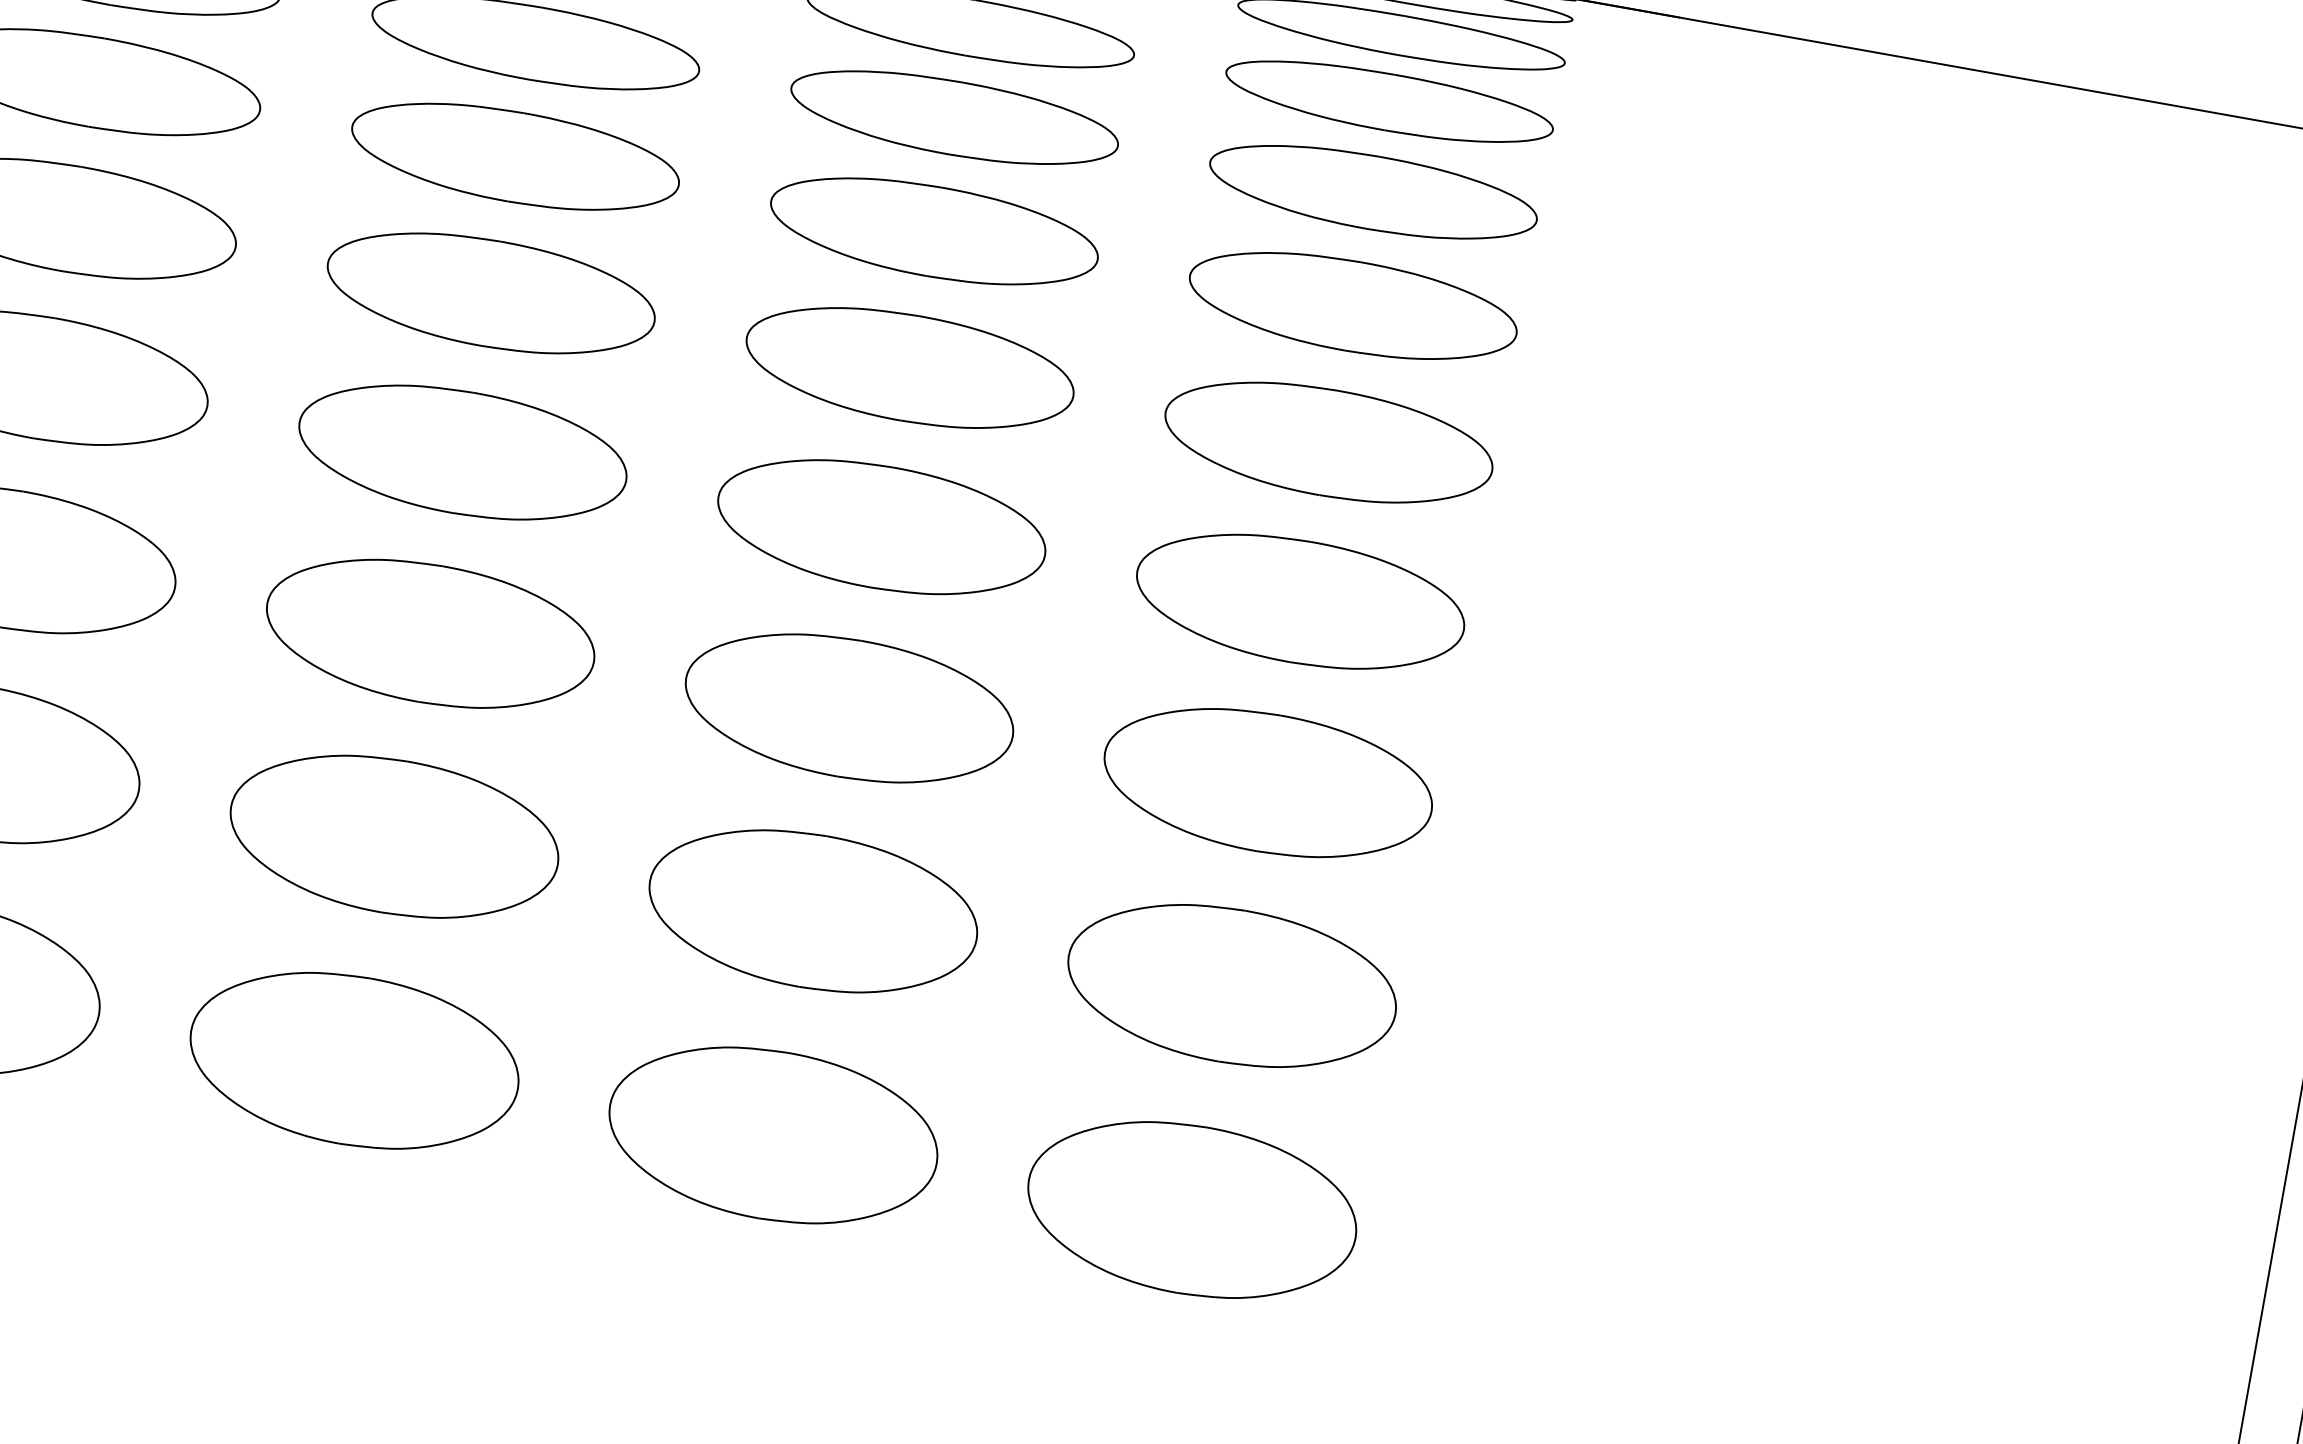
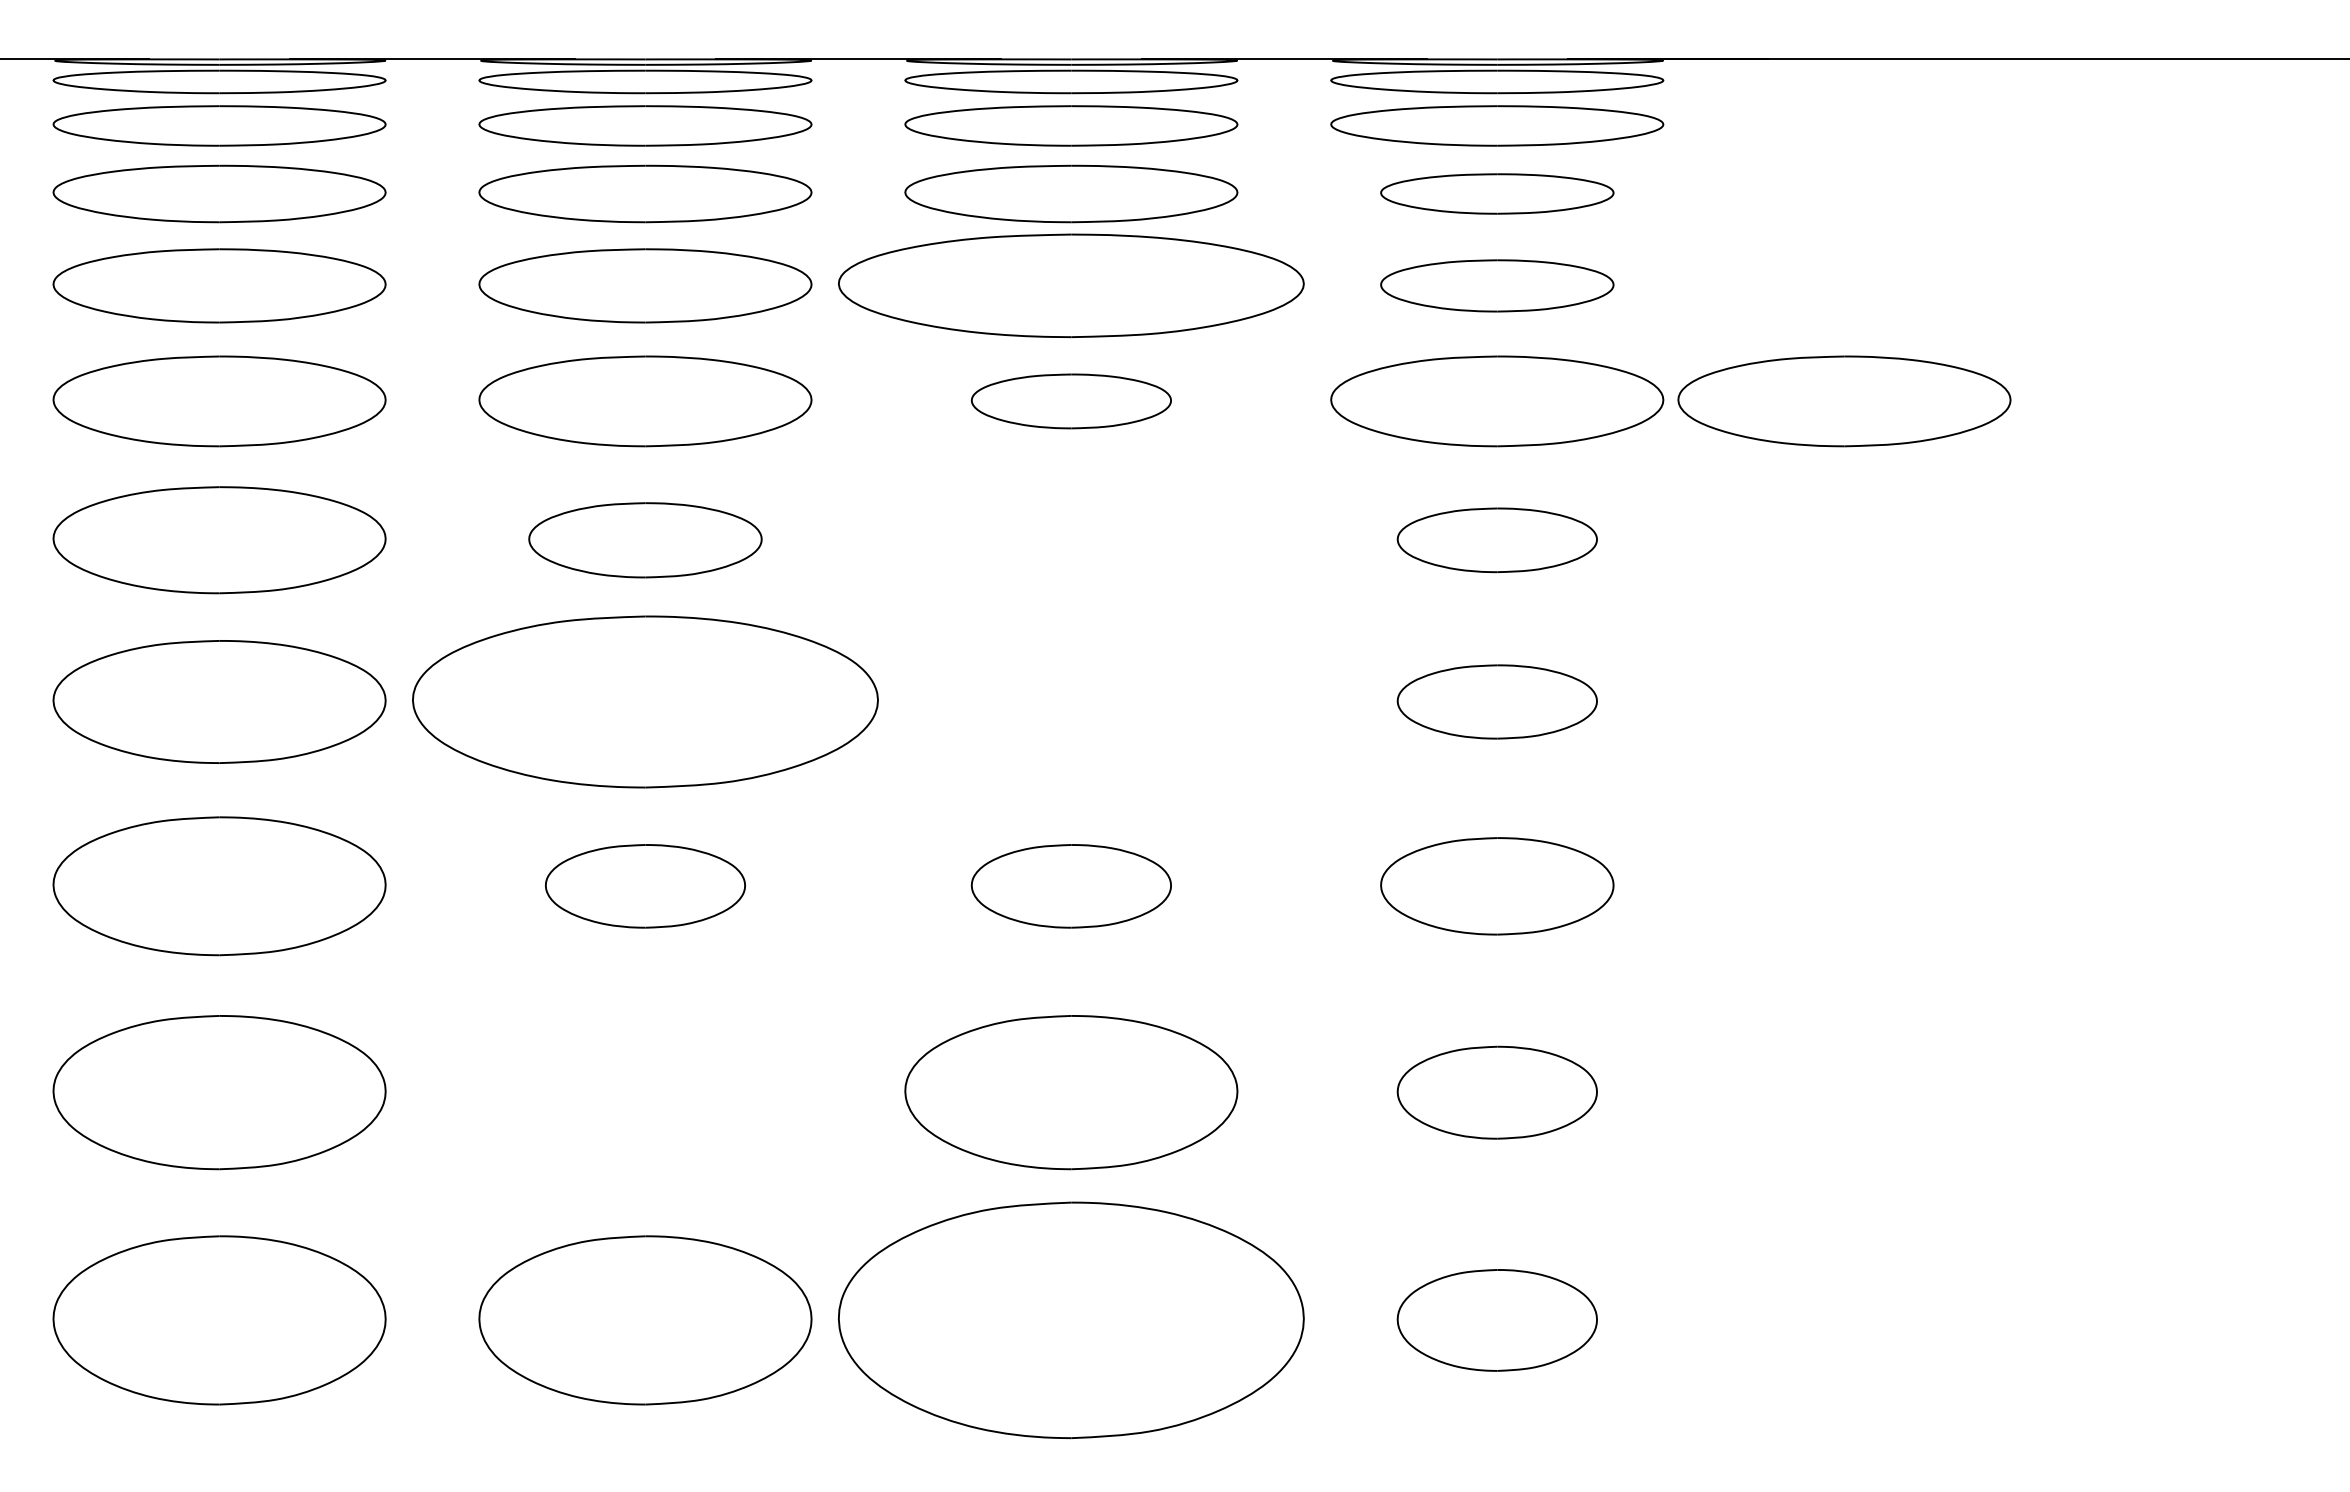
part: (1389, 102) -> (1497, 193), size x0.7
part: (954, 117) -> (1071, 285), size x1.4
part: (1373, 192) -> (1497, 285), size x0.7
part: (934, 231) -> (1071, 401), size x0.6
part: (491, 294) -> (645, 540), size x0.7
part: (1694, 367) -> (1844, 401), added
part: (909, 368) -> (1071, 540), removed
part: (1328, 443) -> (1497, 540), size x0.6
part: (462, 452) -> (645, 701), size x1.4
part: (881, 526) -> (1071, 701), removed
part: (1300, 601) -> (1497, 701), size x0.6
part: (430, 634) -> (645, 886), size x0.6
part: (849, 708) -> (1071, 886), size x0.6
part: (1268, 783) -> (1497, 886), size x0.7
part: (394, 836) -> (645, 1092), removed
part: (1232, 986) -> (1497, 1092), size x0.6
part: (773, 1135) -> (1071, 1320), size x1.4
part: (1192, 1210) -> (1497, 1320), size x0.6

